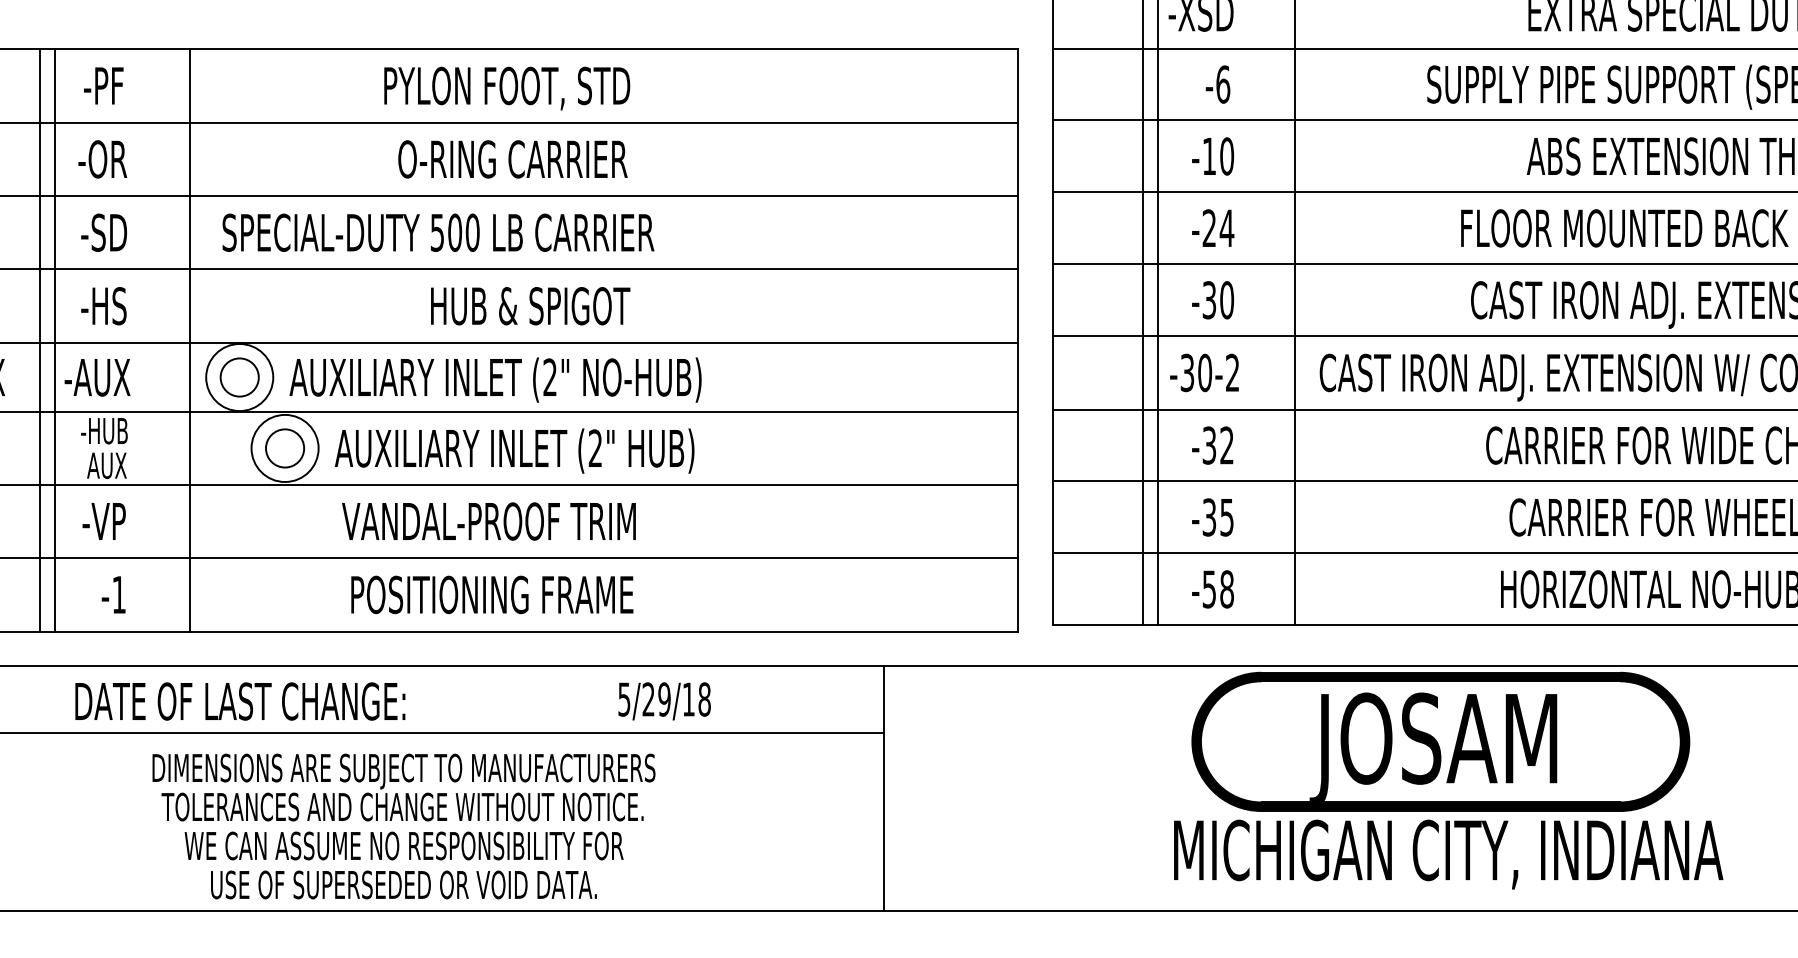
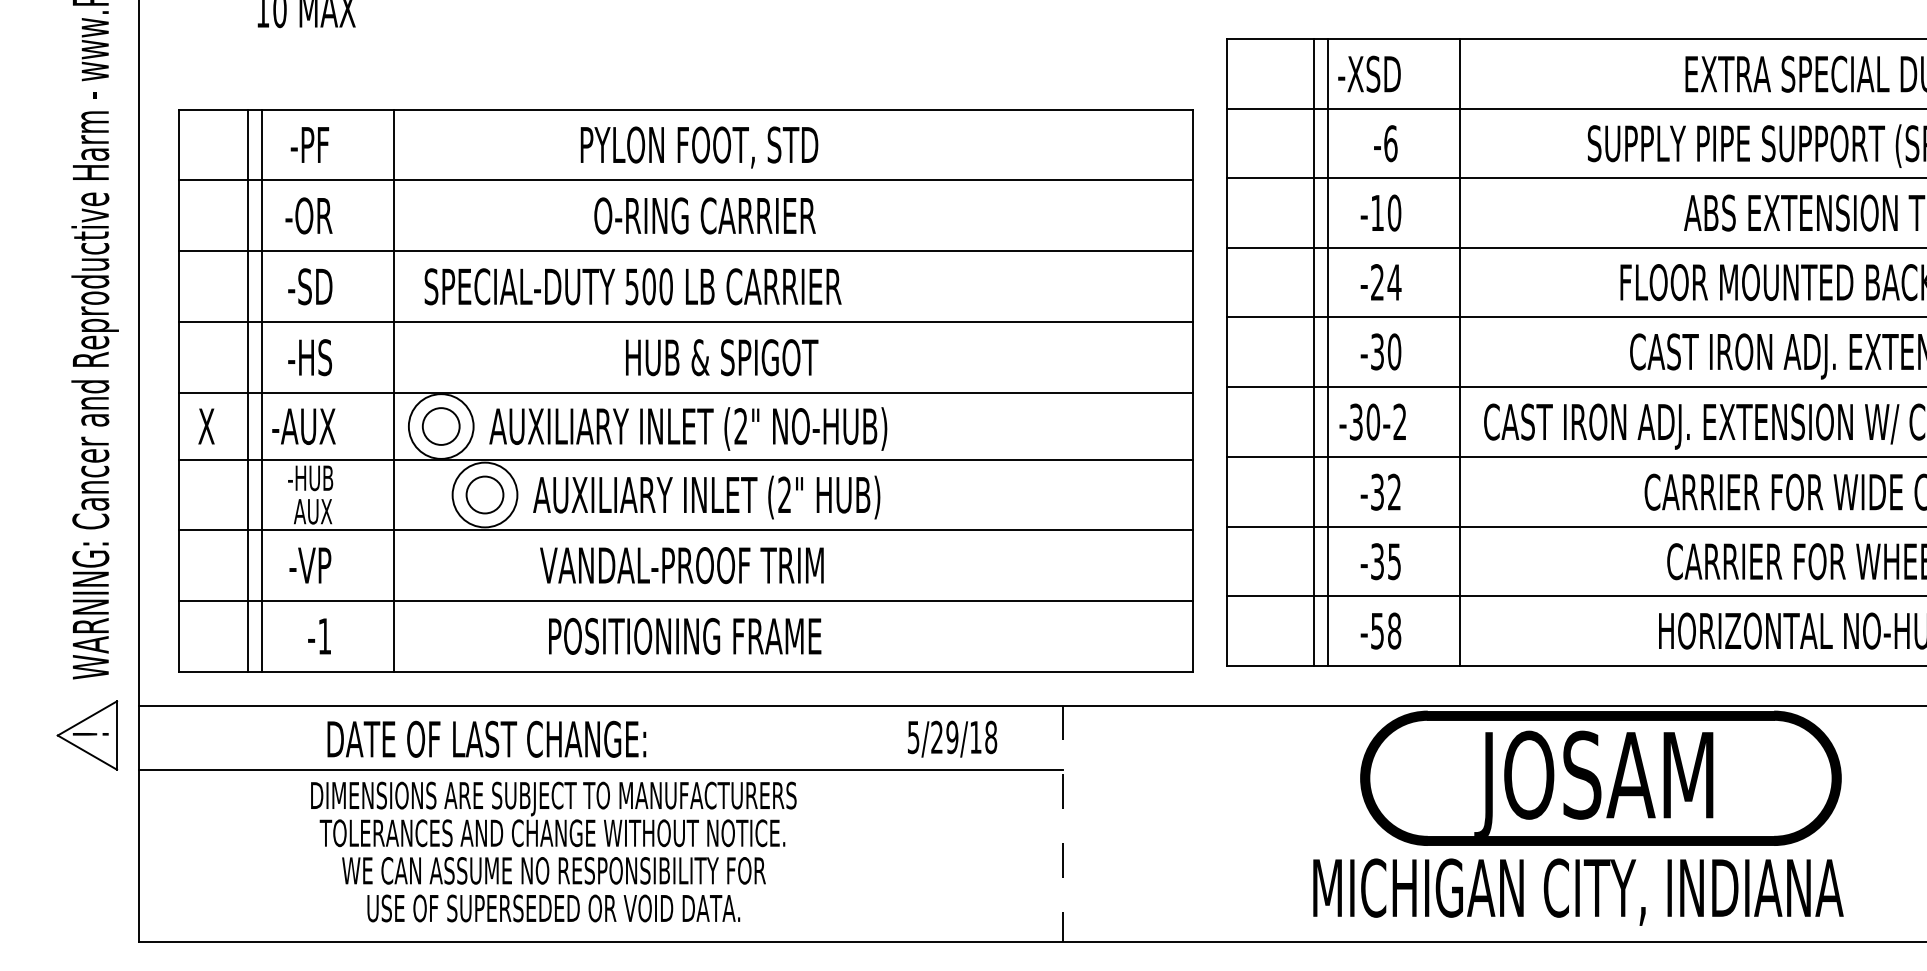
text: (240, 700) -> (486, 738), moved
text: (664, 700) -> (952, 738), moved
line: (884, 789) -> (1063, 824), solid -> dashed
text: (403, 825) -> (553, 851), moved
text: (1448, 853) -> (1578, 891), moved

